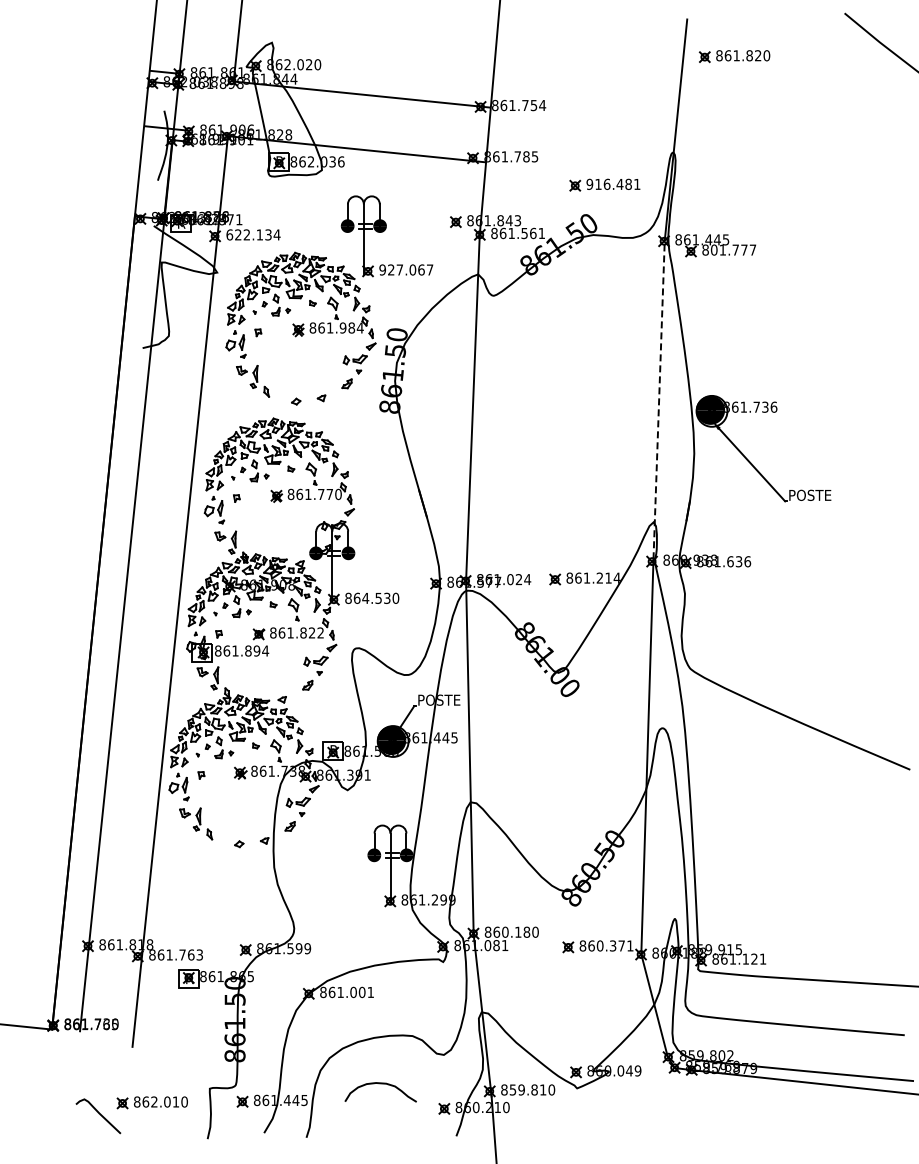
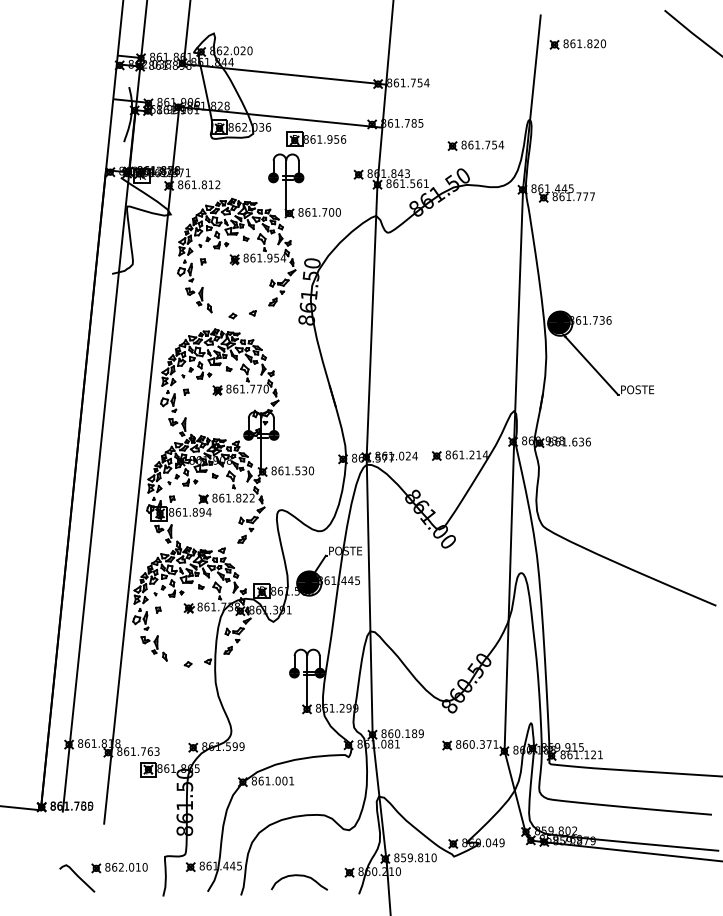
part: (402, 176) -> (316, 138), added
text: (613, 183) -> (482, 144), 916.481 -> 861.754
text: (253, 234) -> (199, 184), 622.134 -> 861.812
text: (714, 249) -> (562, 196), 801.777 -> 861.777
text: (406, 269) -> (319, 212), 927.067 -> 861.700
text: (351, 327) -> (276, 257), 861.984 -> 861.954
line: (659, 399) -> (518, 314), dashed -> solid
text: (365, 598) -> (287, 470), 864.530 -> 861.530
text: (535, 932) -> (421, 733), 860.180 -> 860.189
curve: (380, 1084) -> (299, 876), moved

